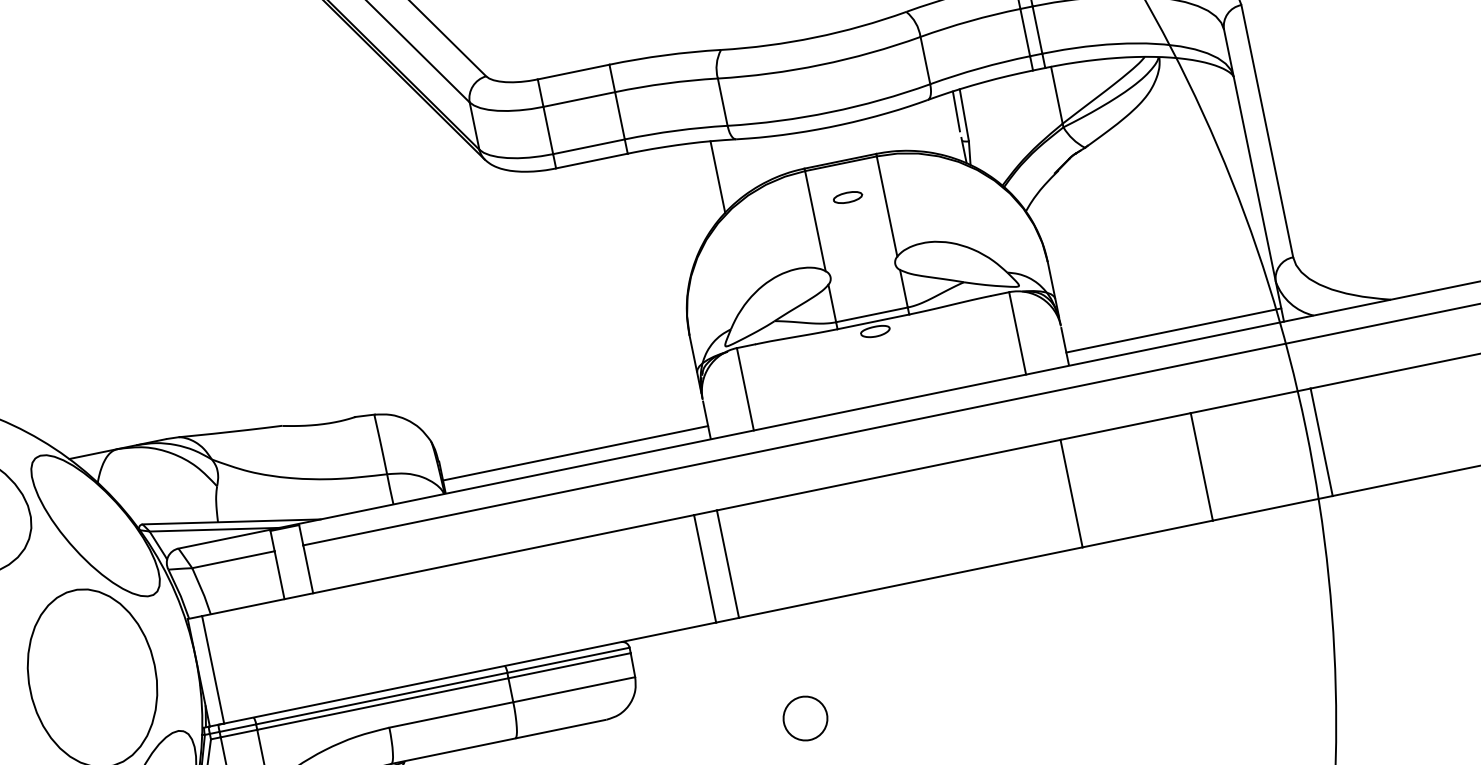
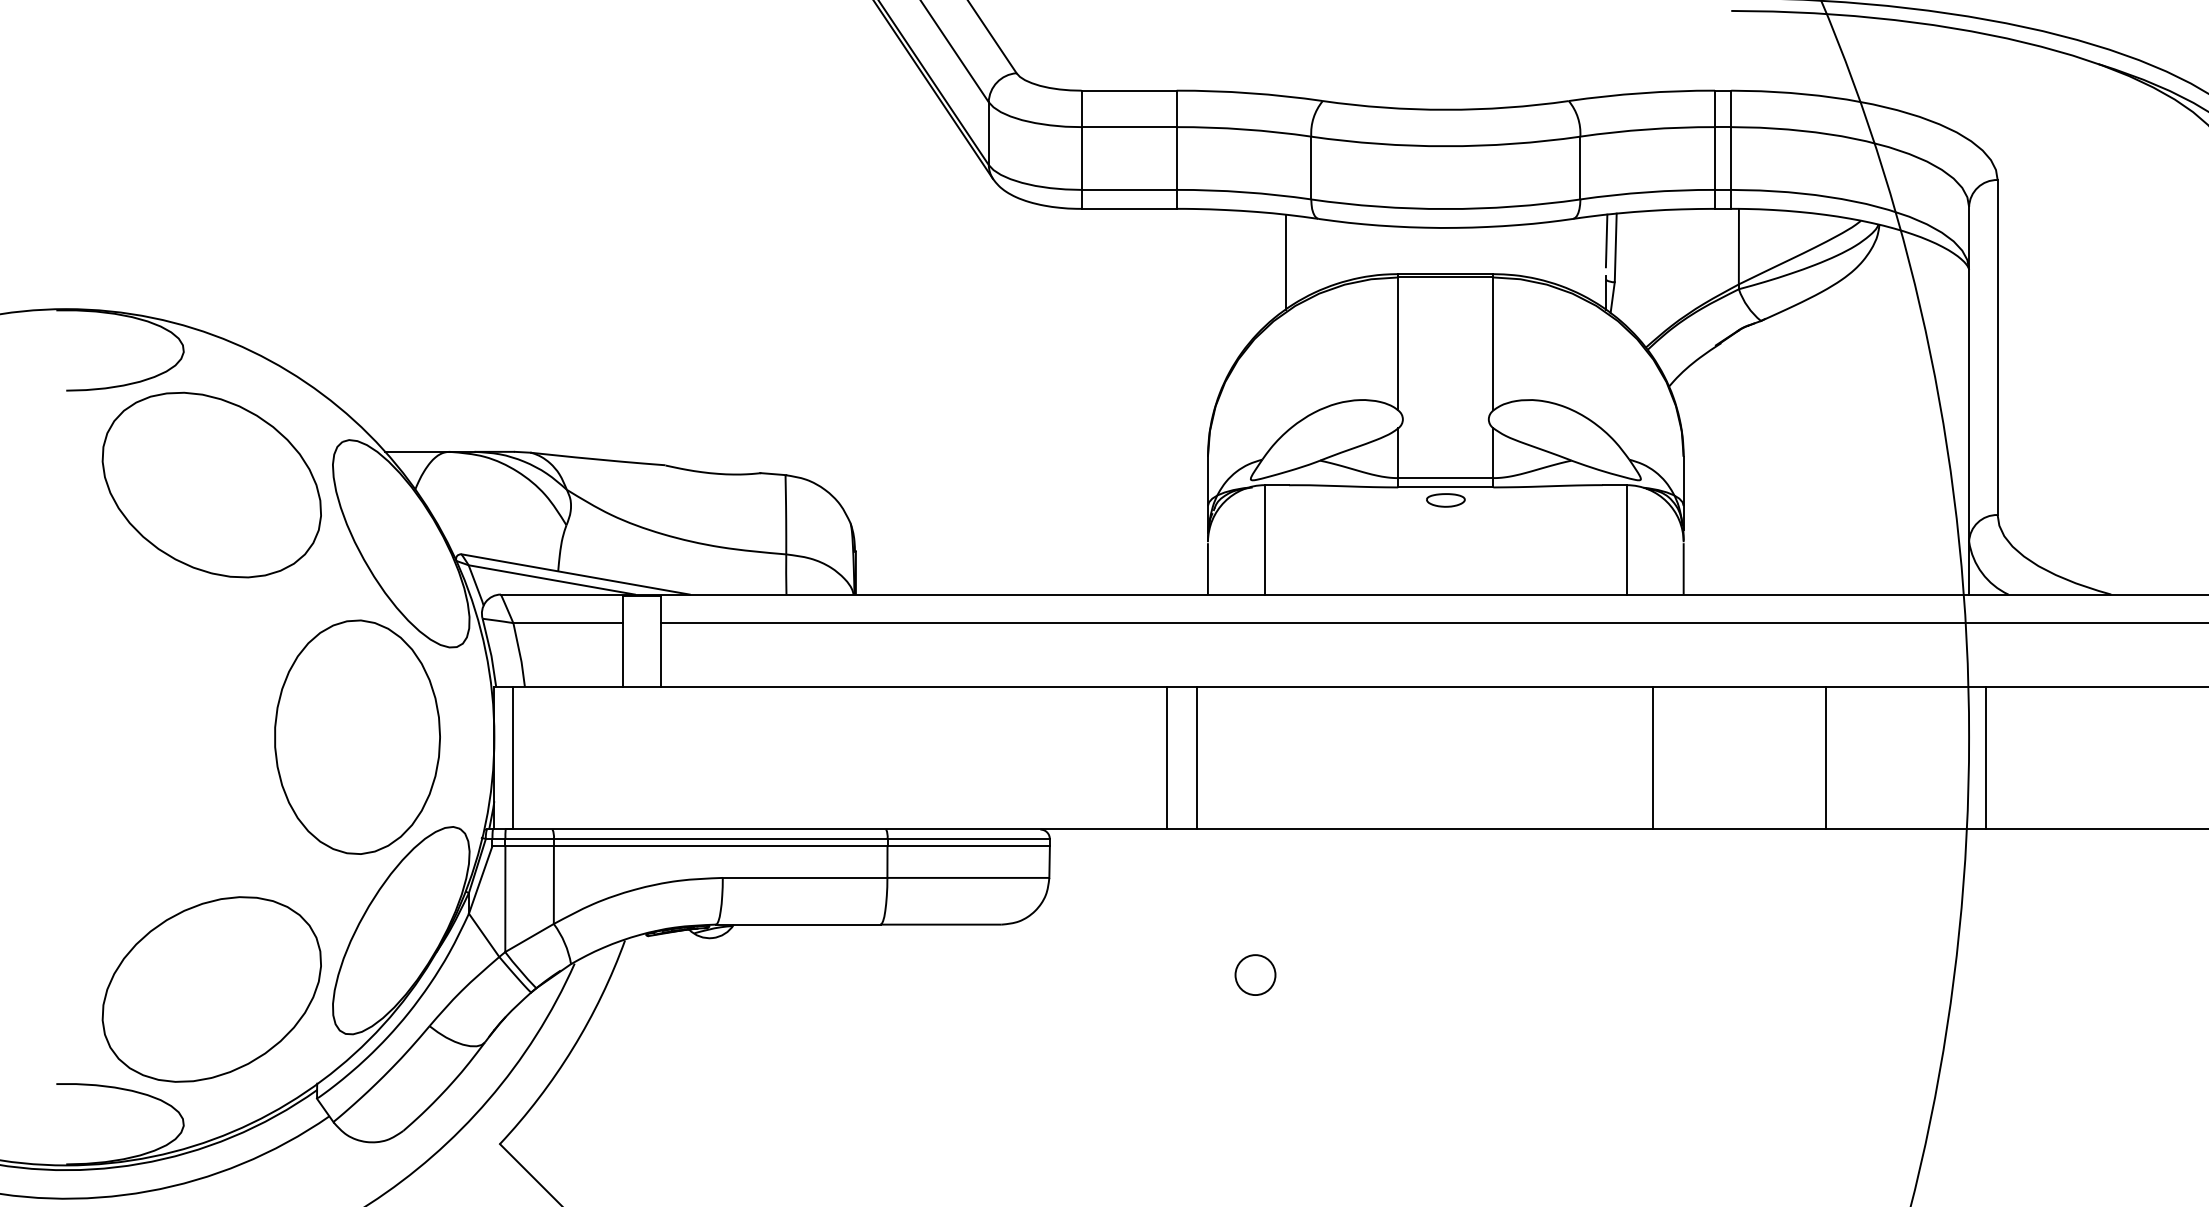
part: (847, 197) -> (1445, 322), removed
line: (1173, 330) -> (1826, 576), removed
line: (575, 452) -> (1031, 576), removed
circle: (805, 718) -> (1255, 974), size x0.7

